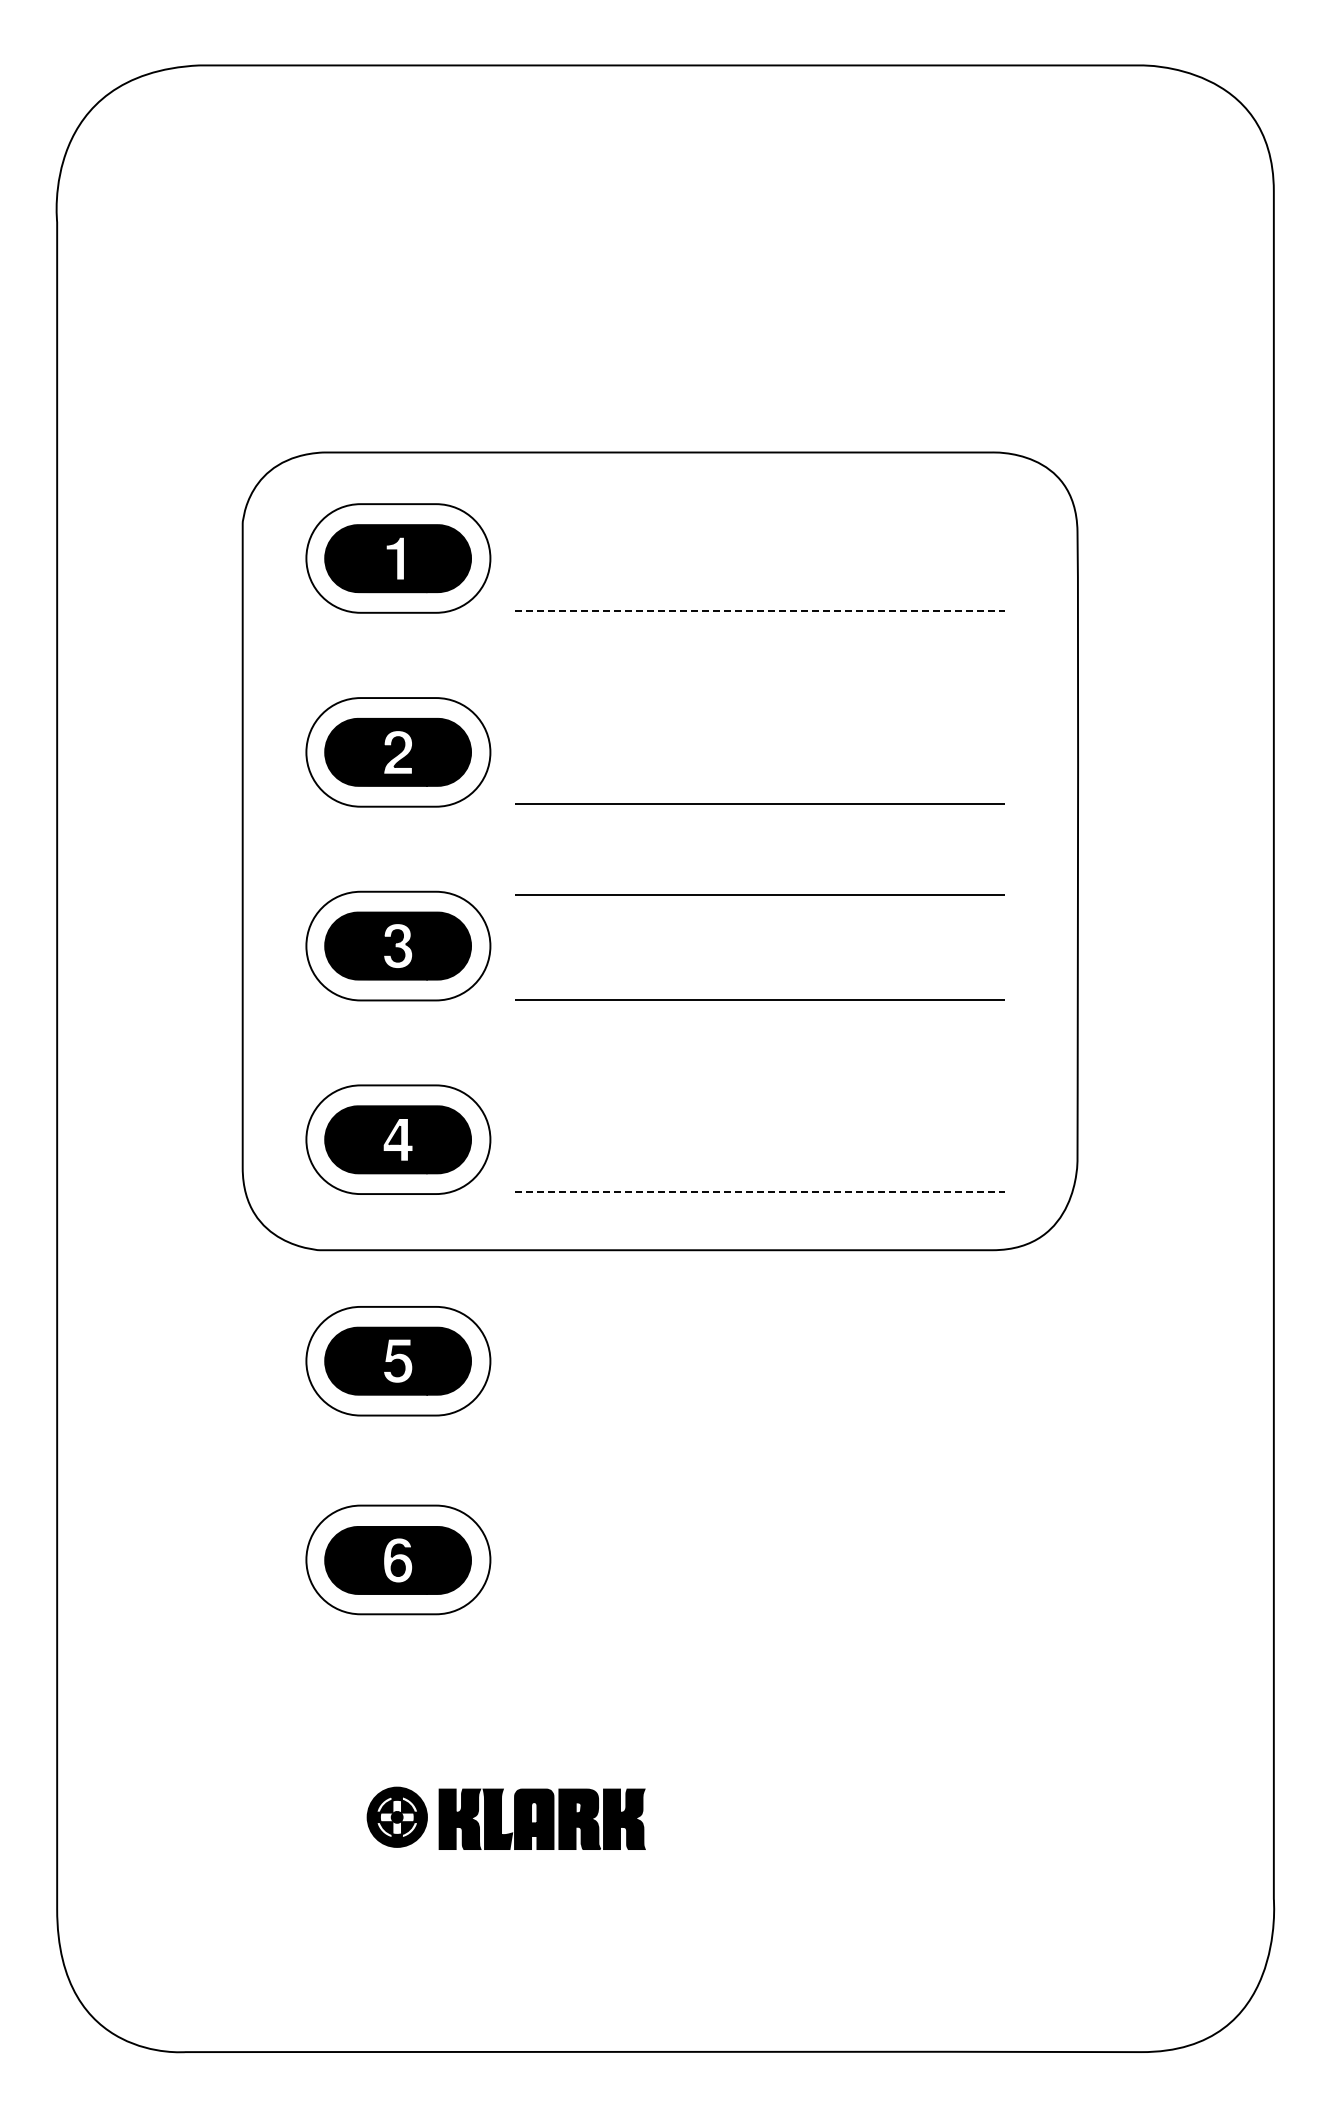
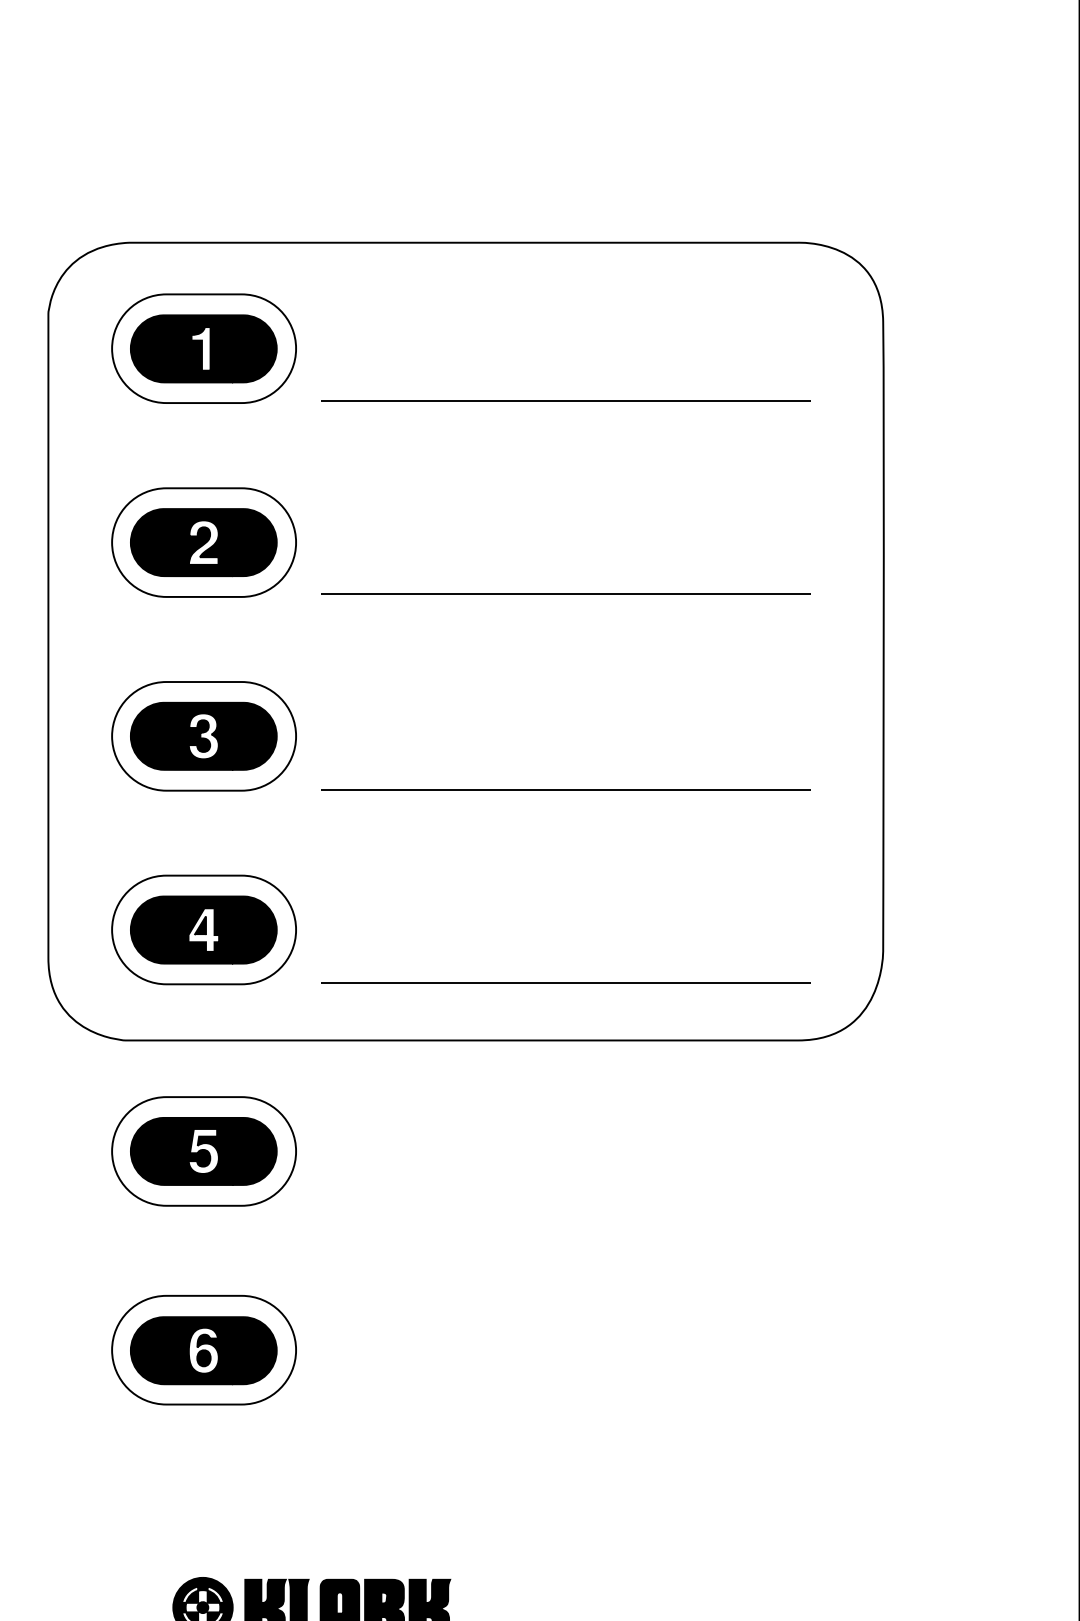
line: (760, 610) -> (566, 400), dashed -> solid
line: (759, 894) -> (565, 684), removed
line: (760, 1192) -> (566, 982), dashed -> solid

